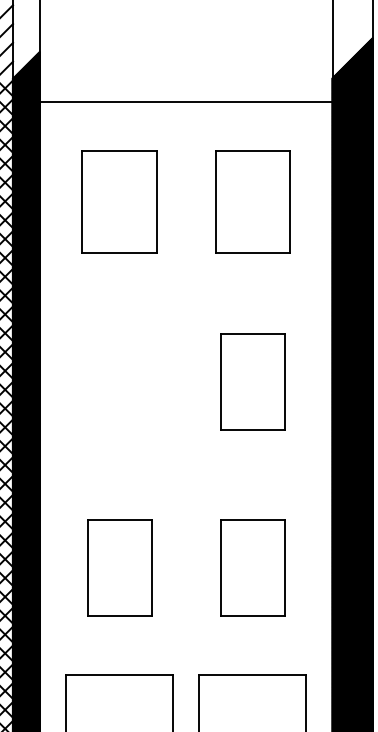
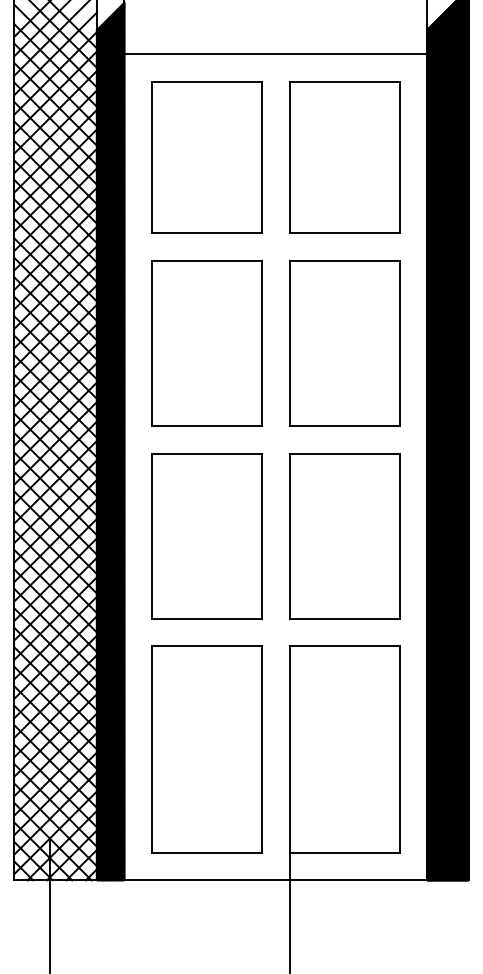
part: (119, 201) -> (206, 157), size x1.43
part: (252, 201) -> (344, 157), size x1.43
part: (119, 381) -> (206, 343), added
part: (252, 381) -> (344, 343), size x1.67
part: (119, 568) -> (206, 536), size x1.67
part: (252, 568) -> (344, 536), size x1.67

